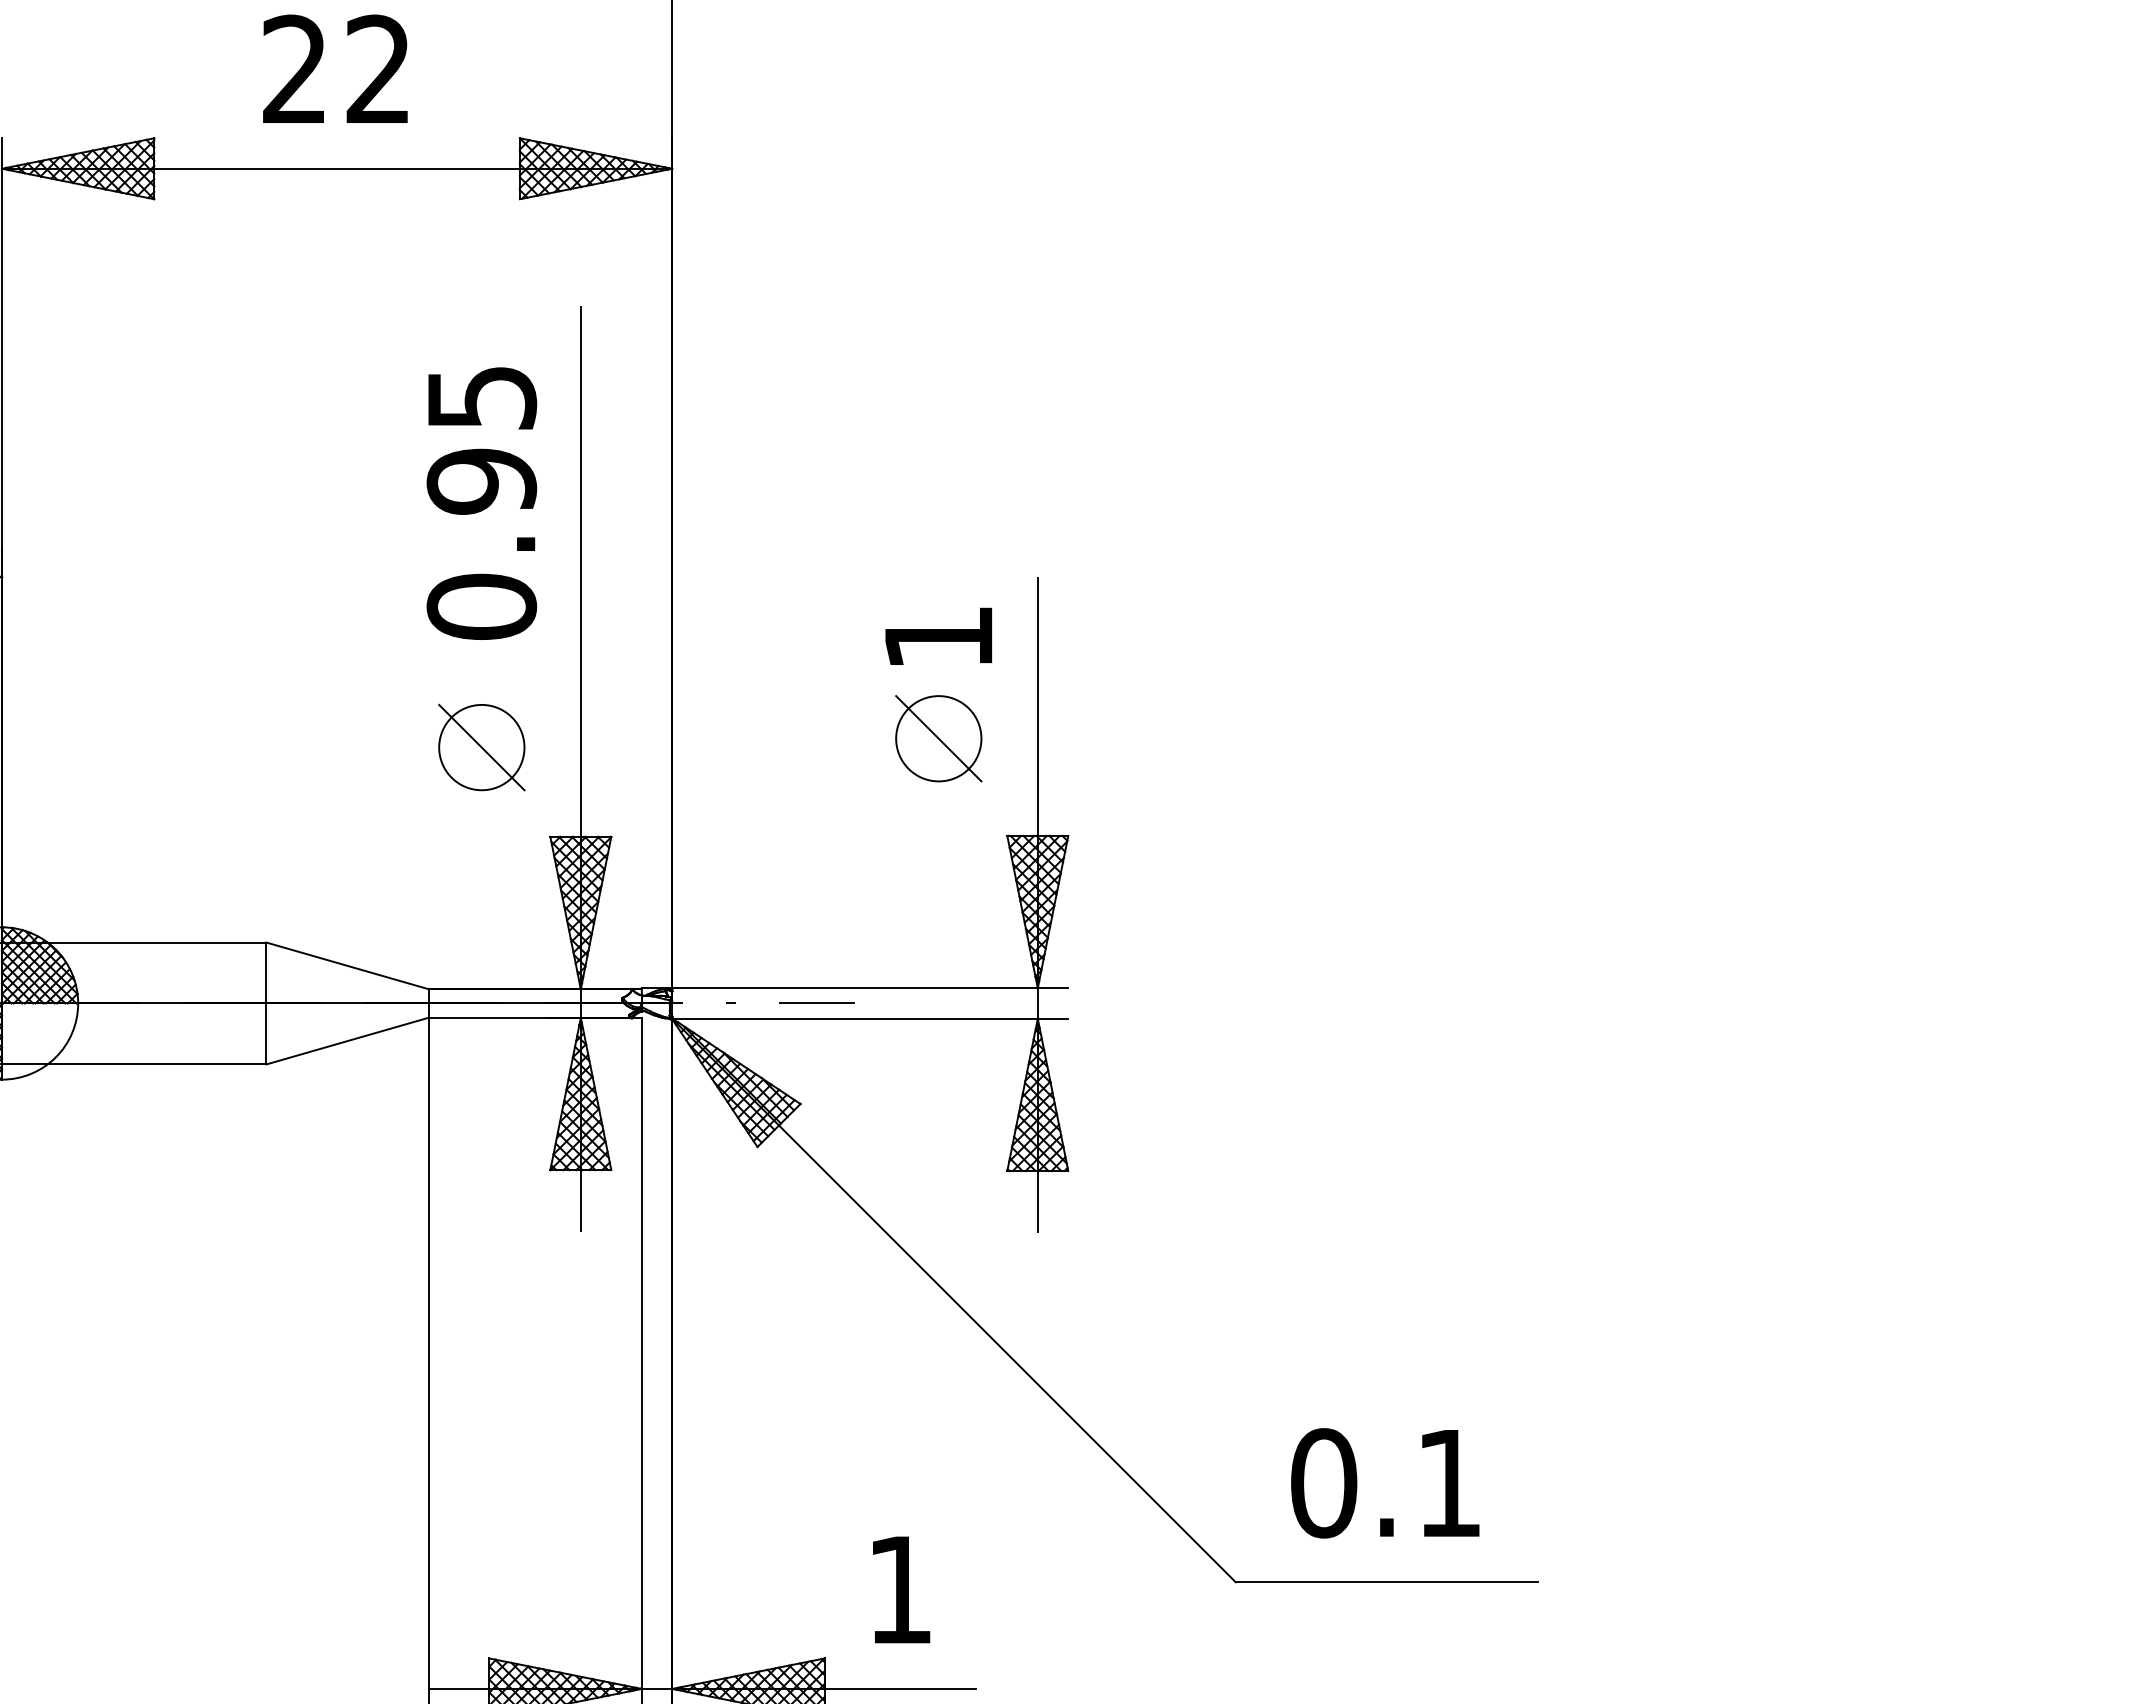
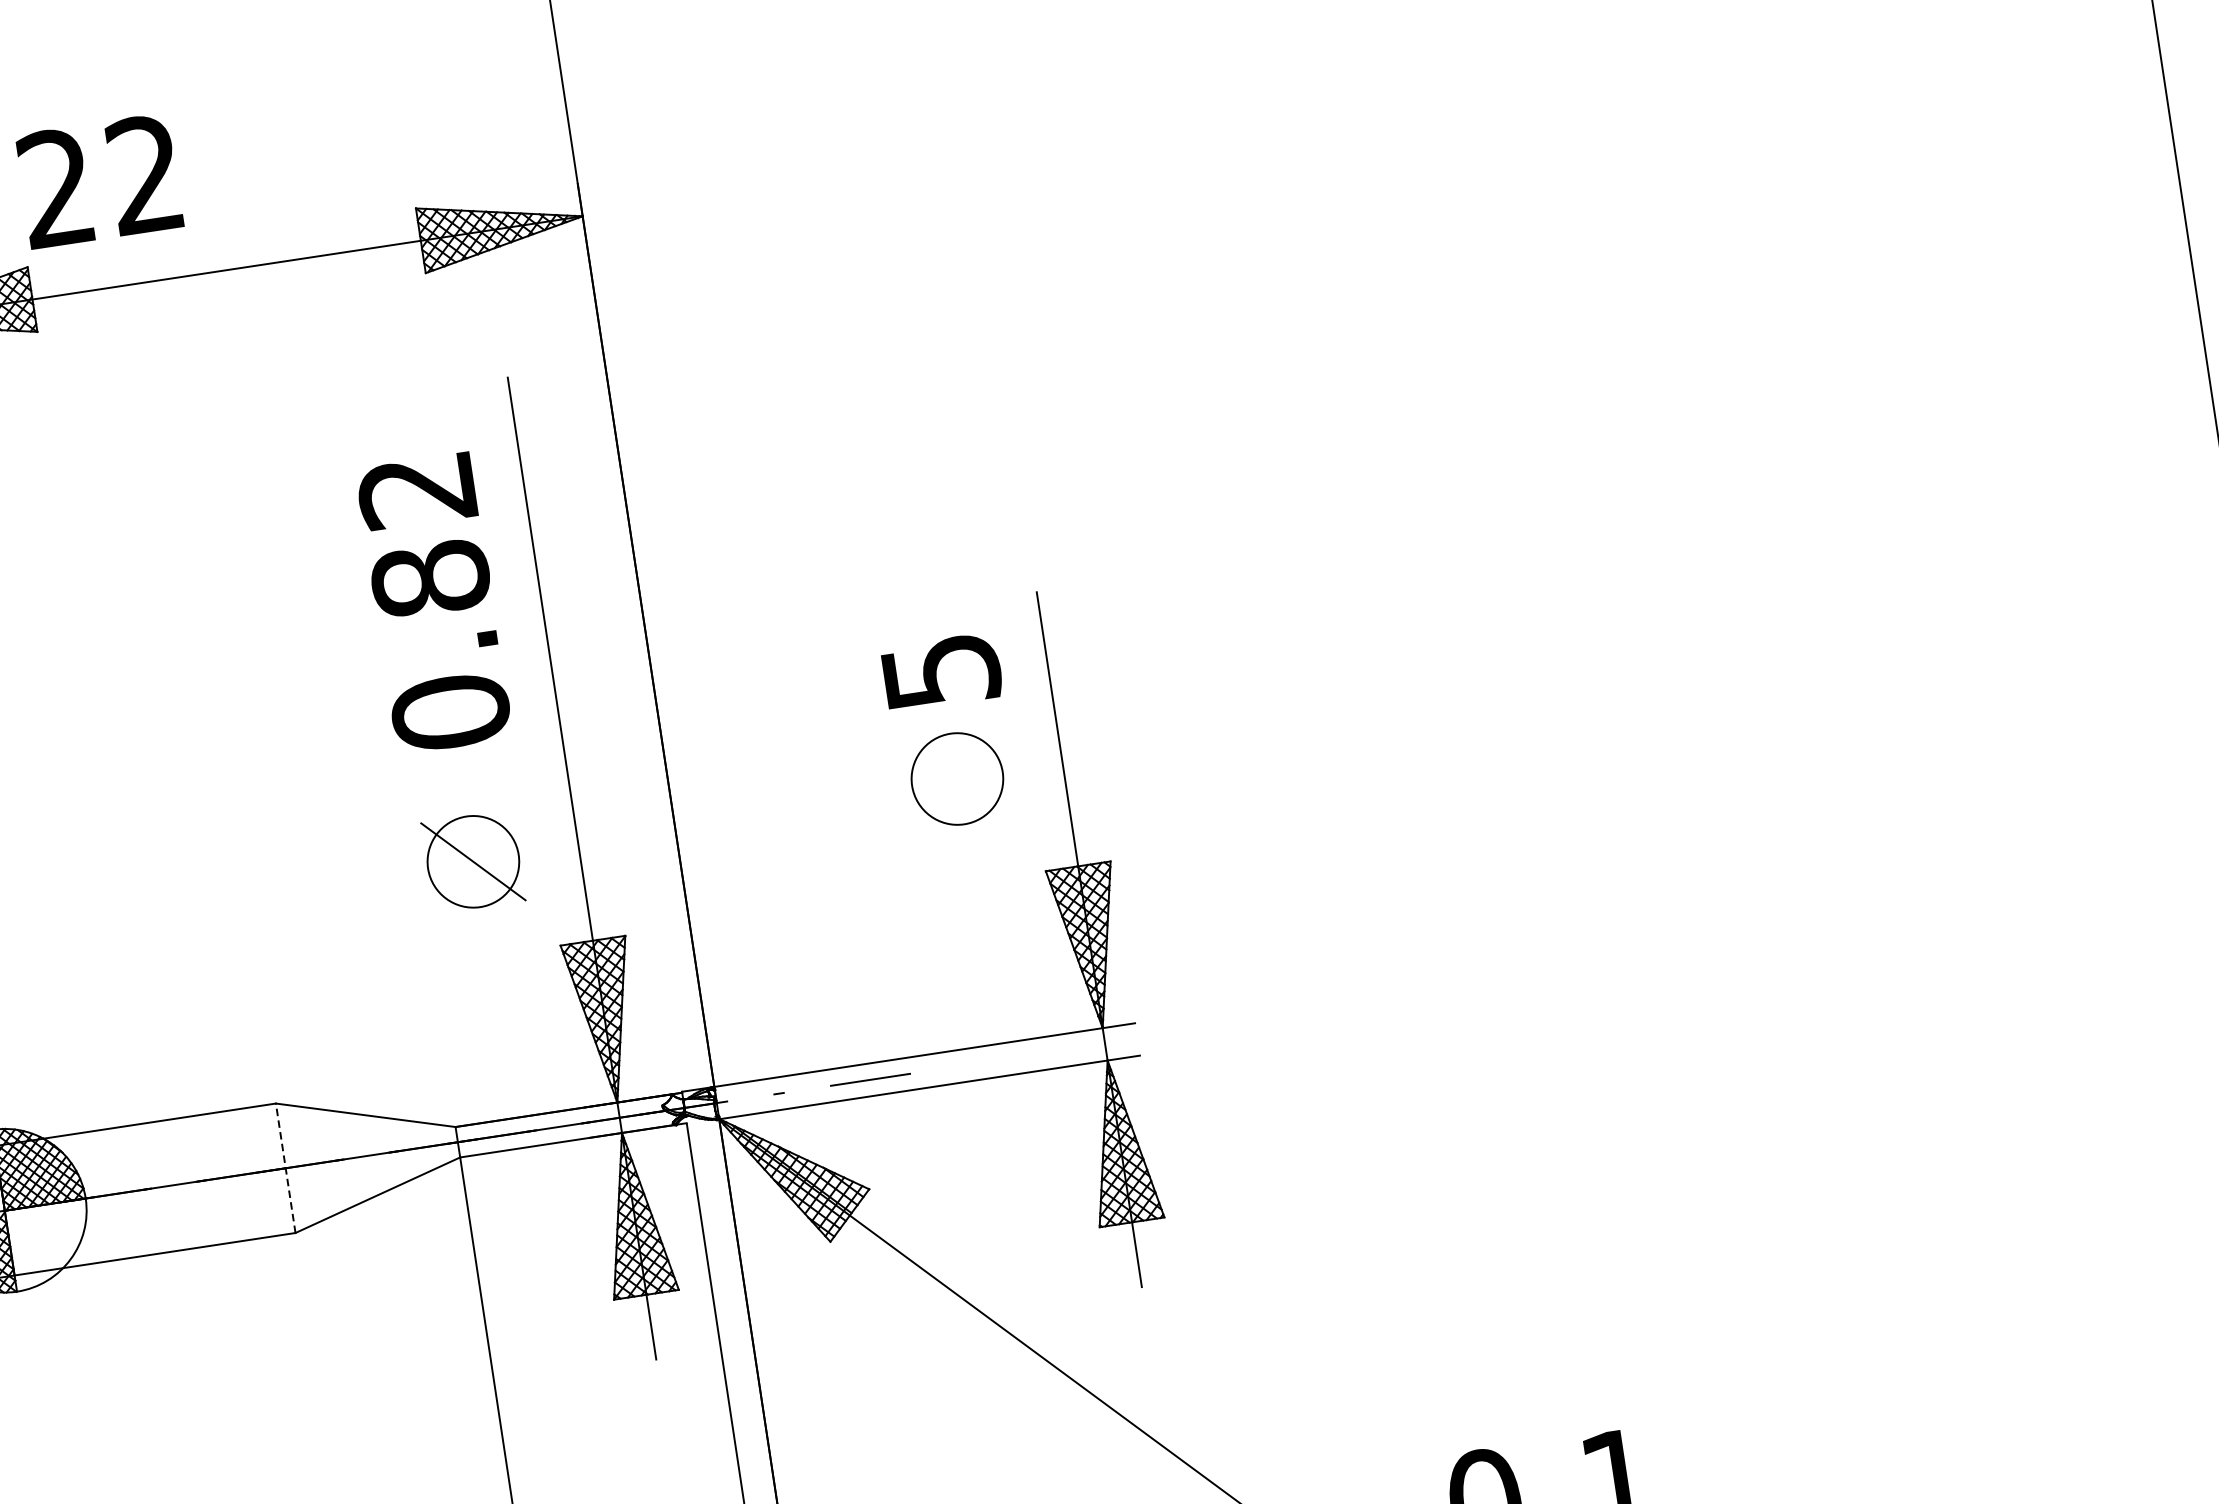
text: (335, 68) -> (99, 180), moved
text: (481, 440) -> (423, 535), 0.95 -> 0.82
text: (939, 638) -> (942, 672), 1 -> 5
line: (938, 738) -> (957, 778), removed
line: (266, 1003) -> (285, 1168), solid -> dashed

